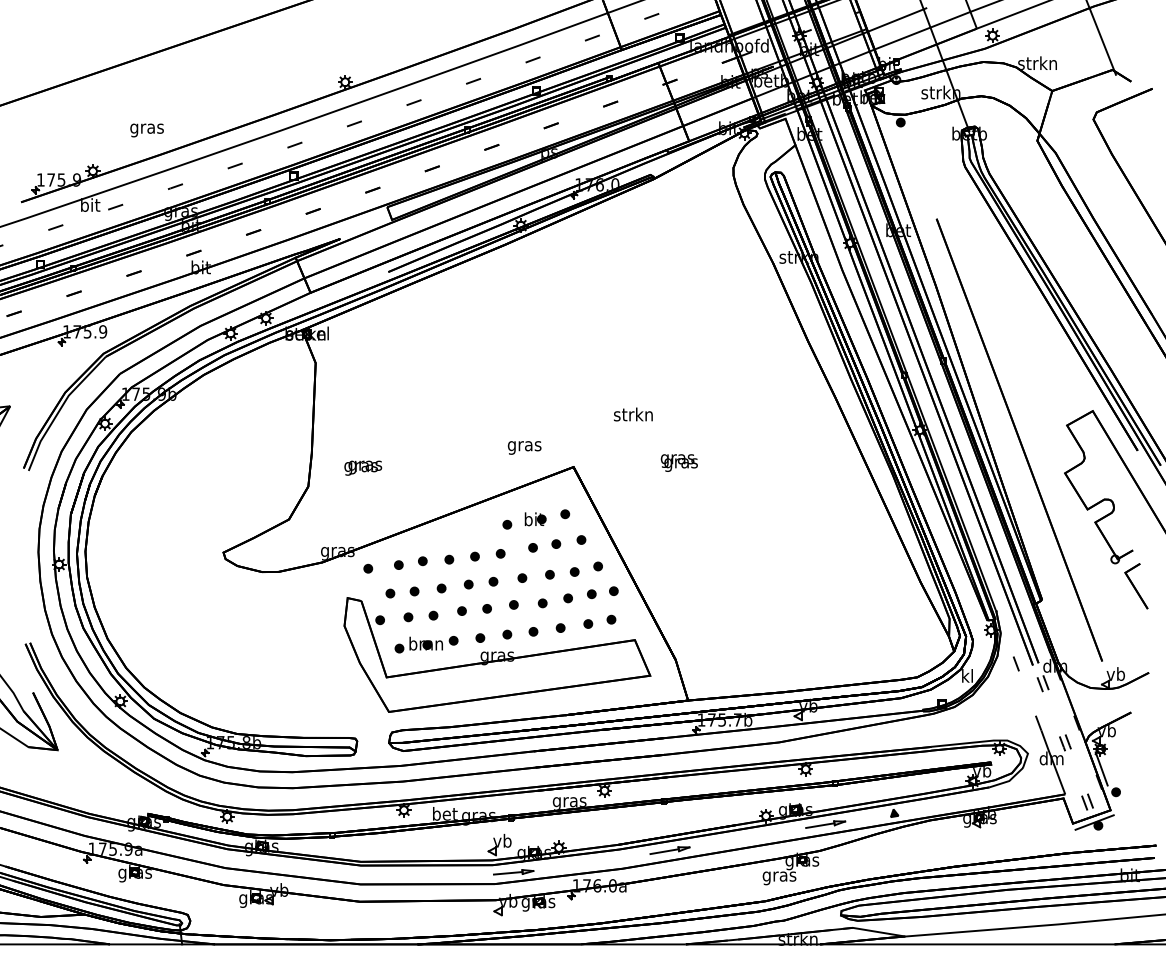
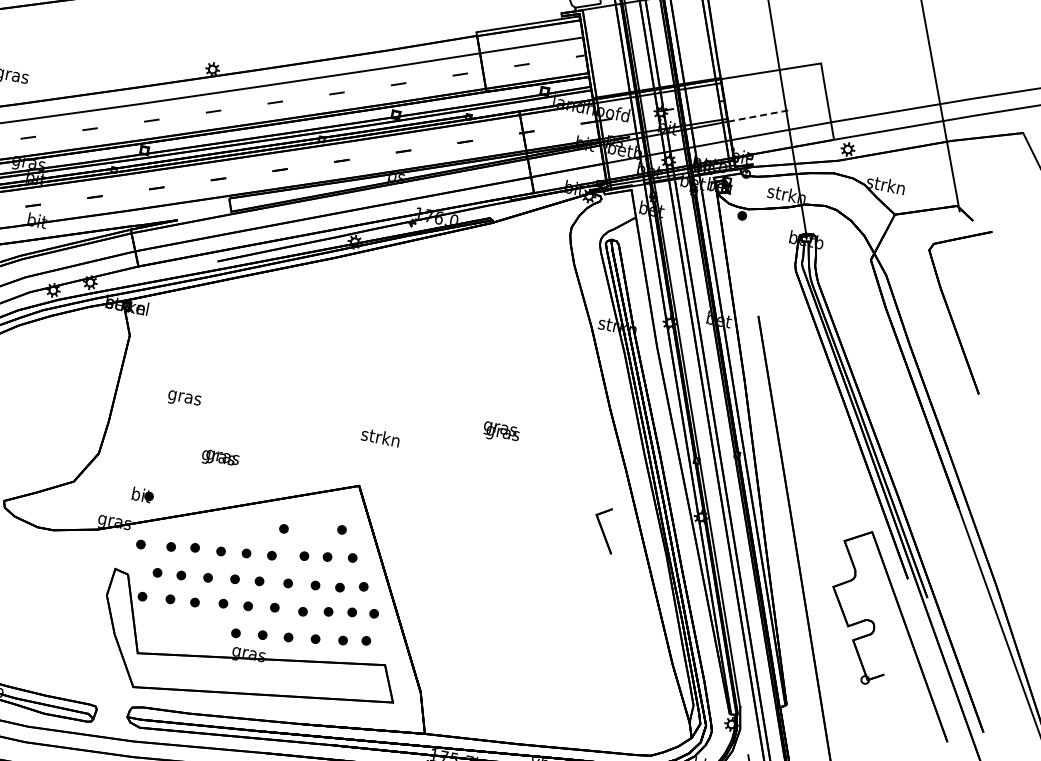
line: (897, 19) -> (759, 115), solid -> dashed
text: (633, 414) -> (380, 437), moved
text: (524, 447) -> (184, 399), moved
text: (678, 462) -> (500, 432), moved
text: (363, 467) -> (220, 458), moved
part: (535, 519) -> (142, 495), moved
part: (1136, 586) -> (604, 530), moved
part: (426, 644) -> (182, 629), removed

